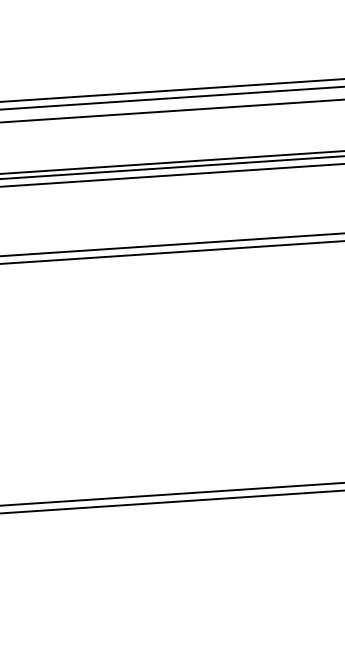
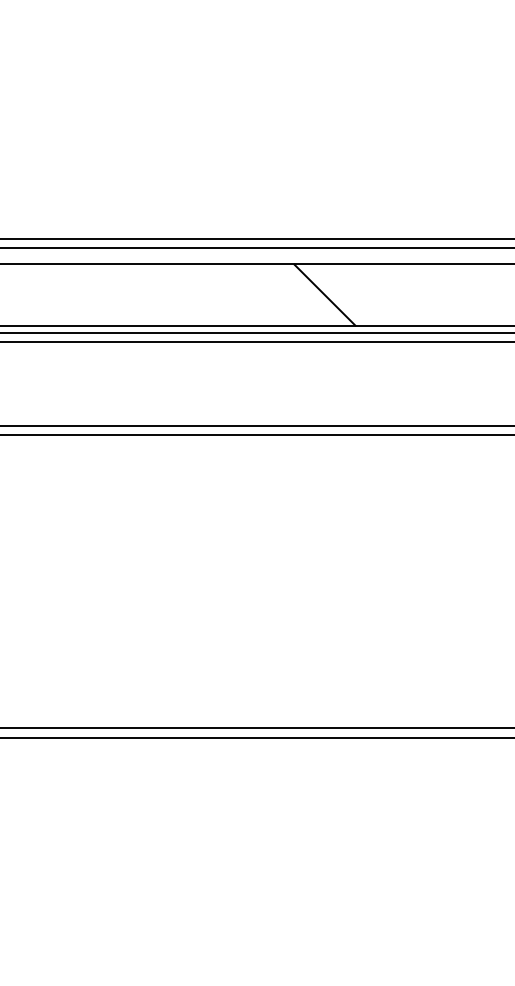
hatch: (186, 135) -> (324, 294), added

